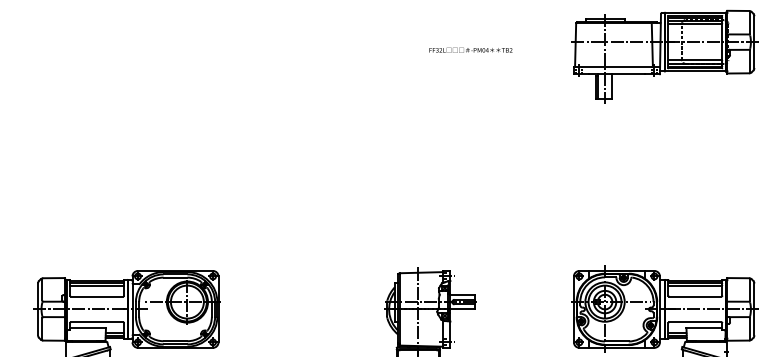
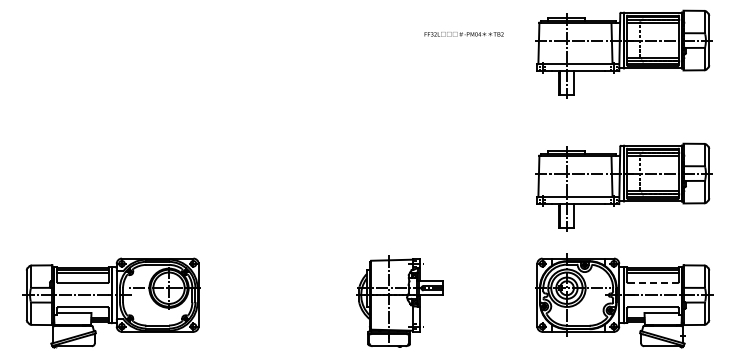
text: (470, 50) -> (463, 34), moved
part: (664, 195) -> (623, 186), added
line: (695, 297) -> (653, 283), solid -> dashed

